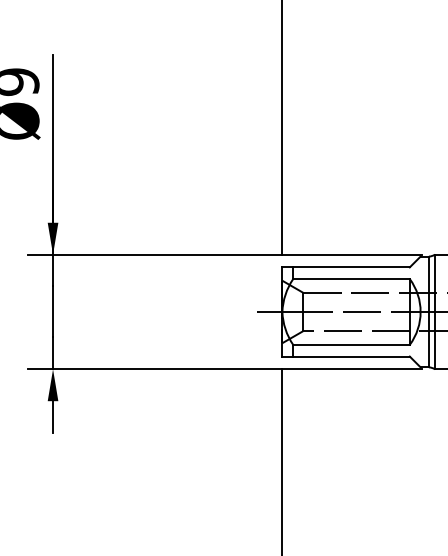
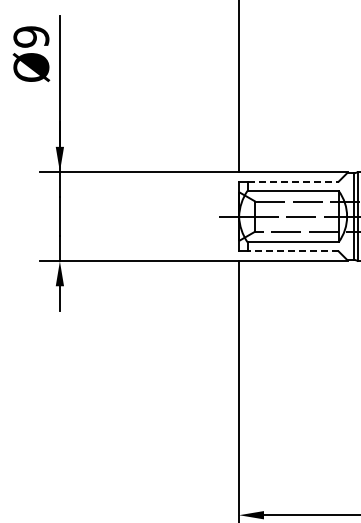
line: (352, 267) -> (293, 181), solid -> dashed
line: (352, 356) -> (293, 251), solid -> dashed

